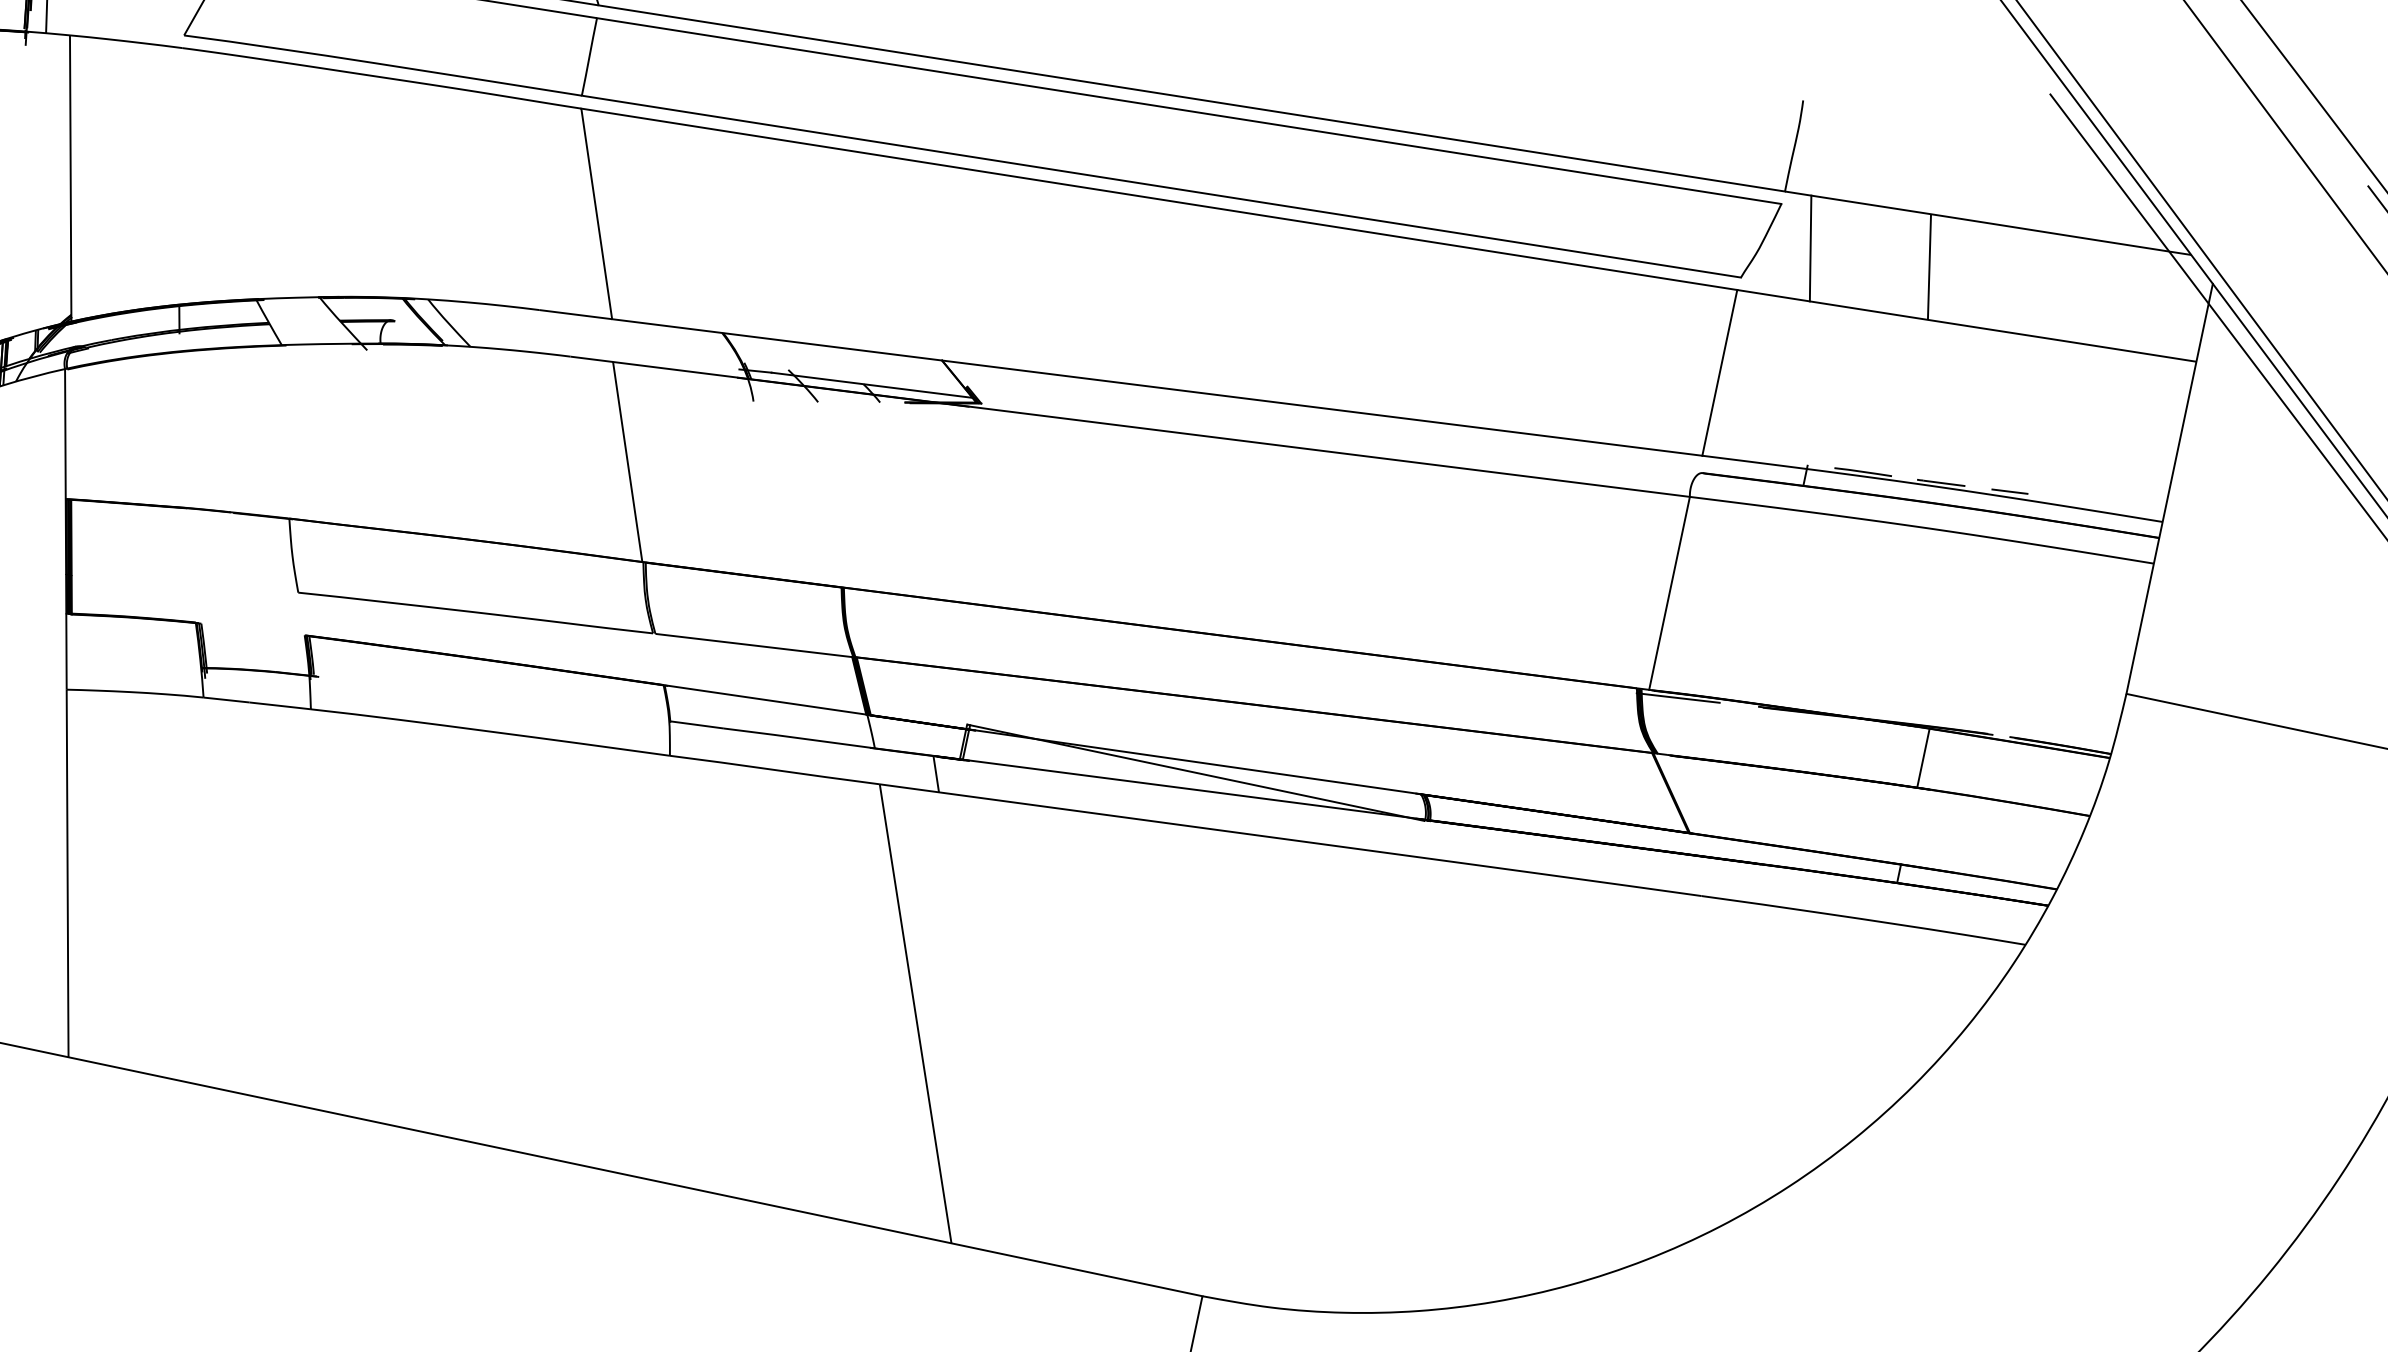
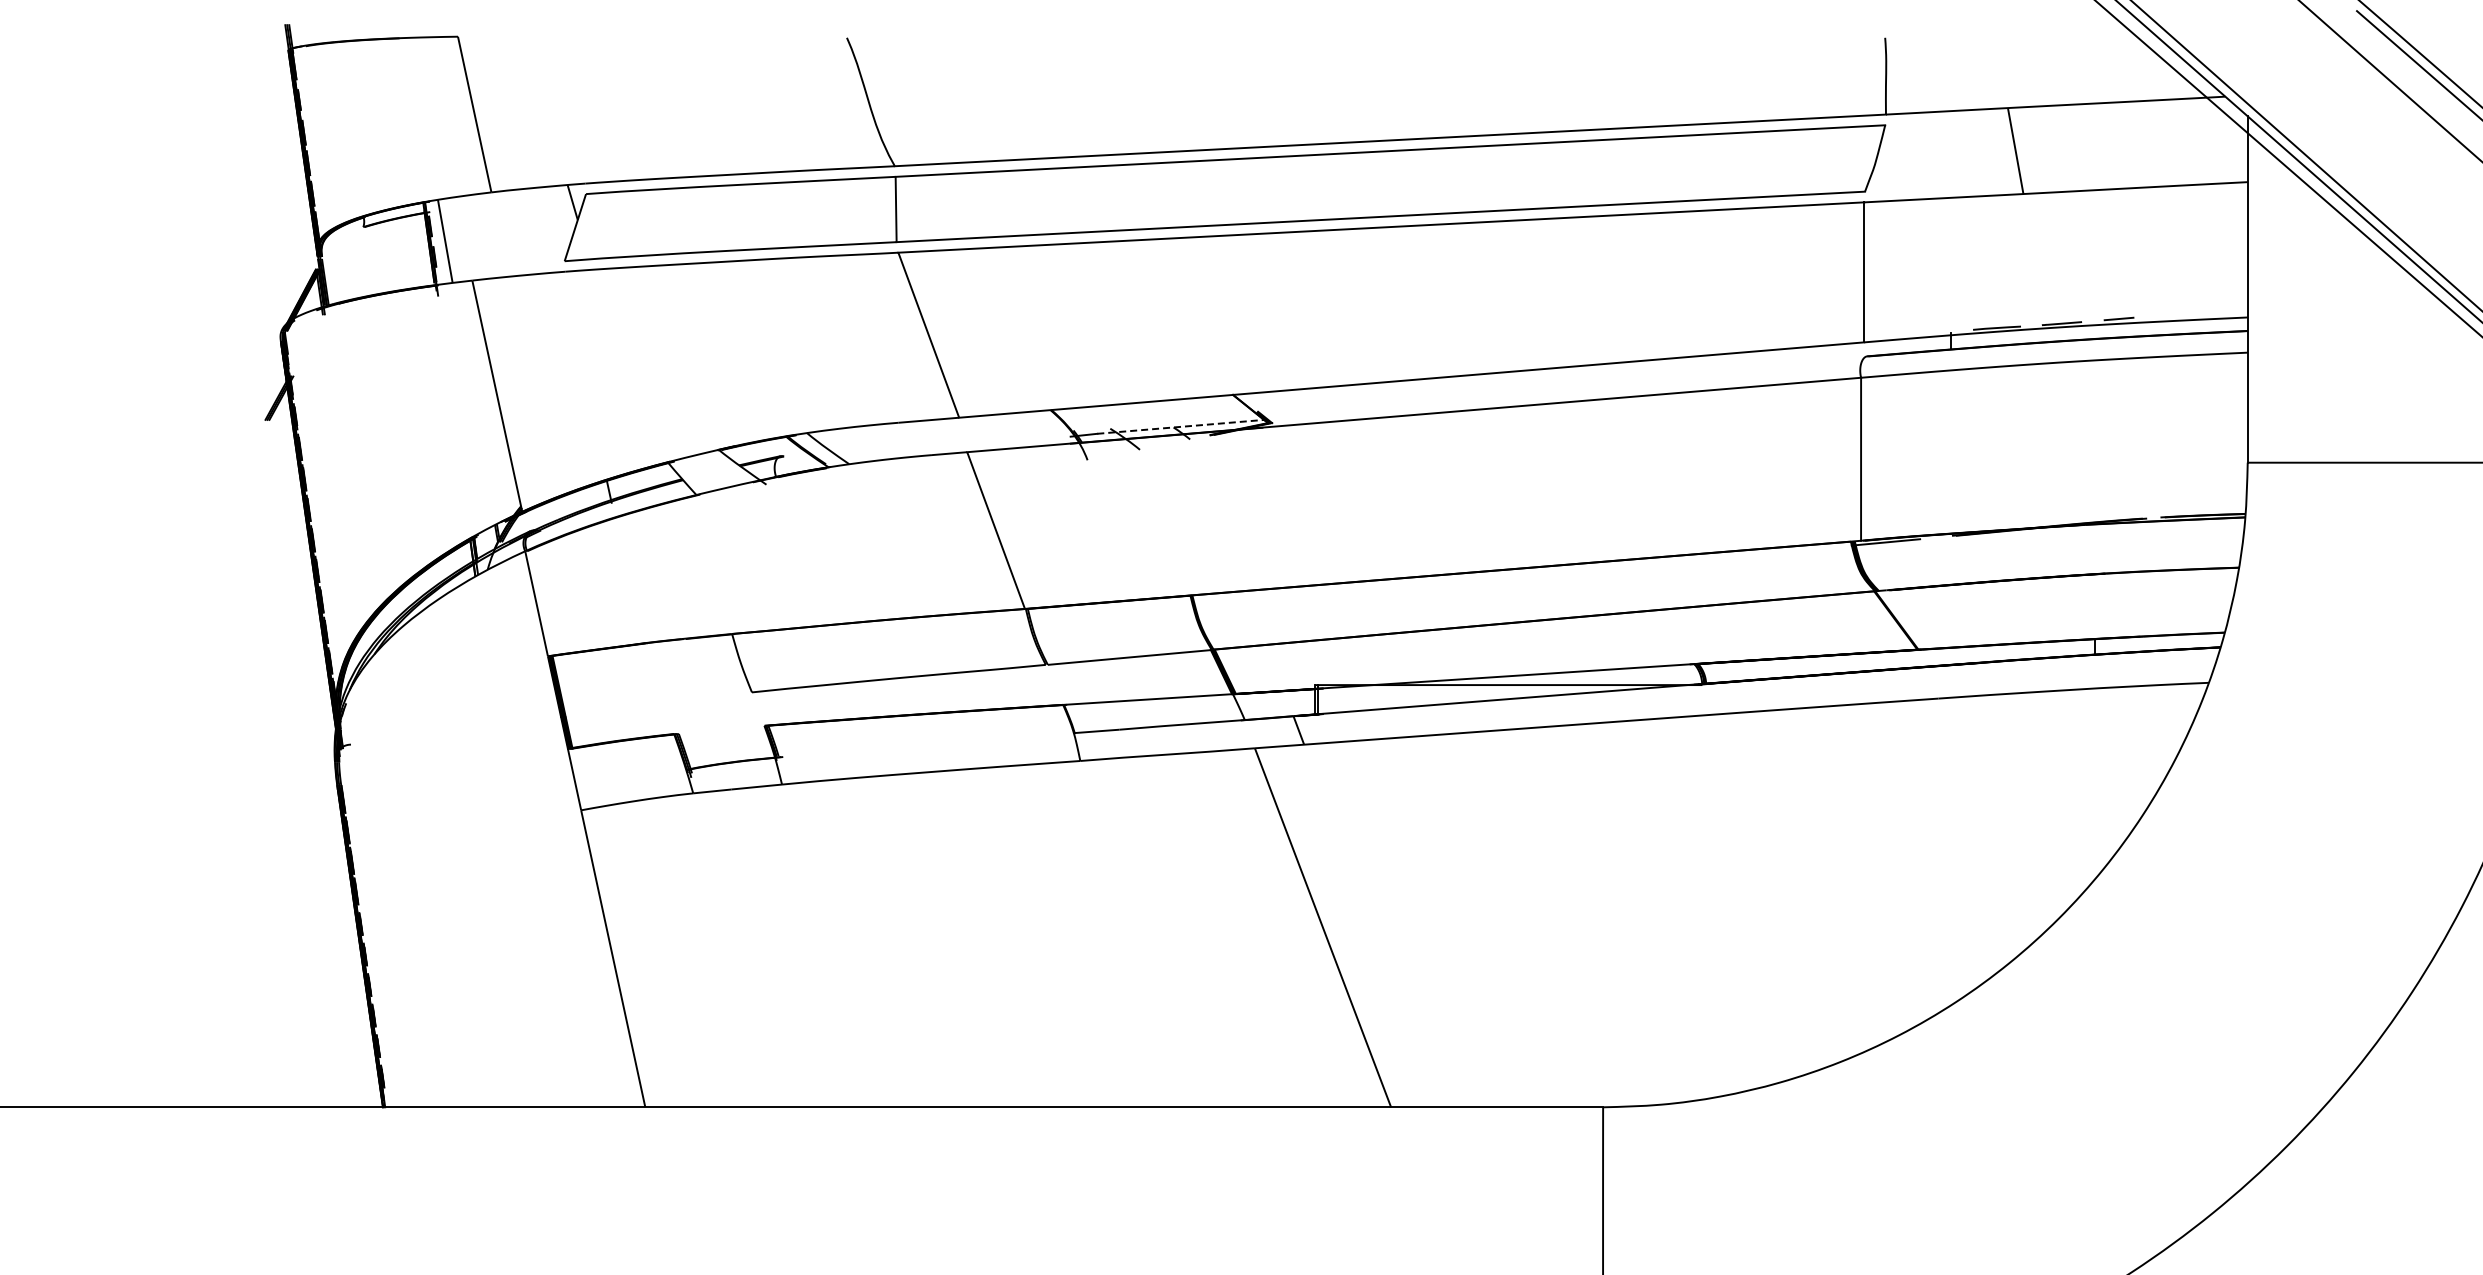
line: (1810, 248) -> (1916, 156), removed
line: (874, 385) -> (1182, 426), solid -> dashed
line: (1923, 758) -> (2094, 549), removed

